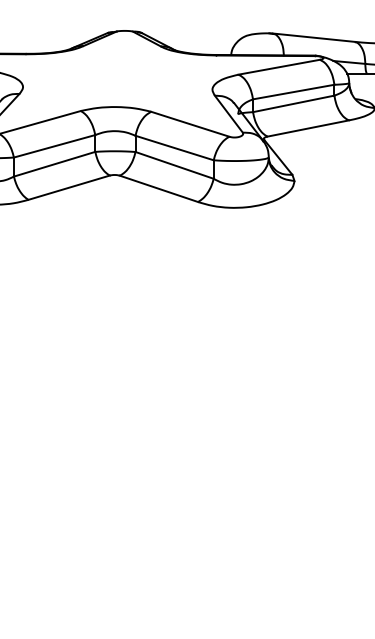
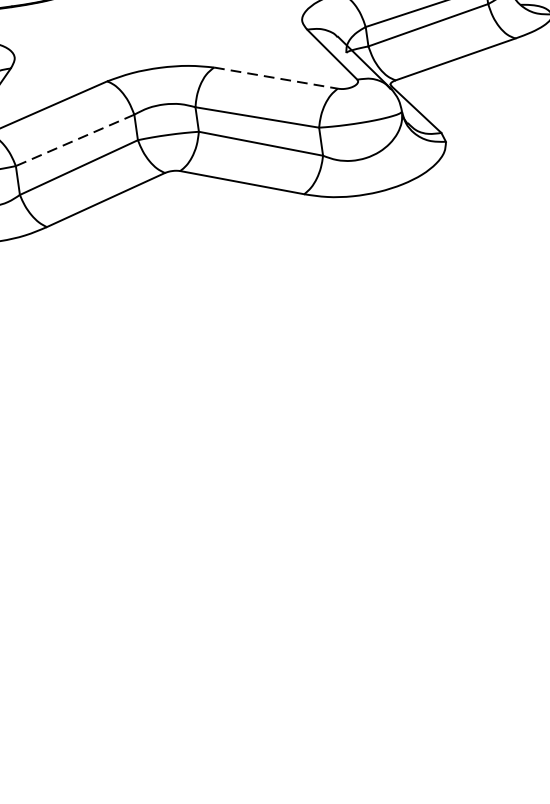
line: (190, 124) -> (276, 78), solid -> dashed
line: (54, 146) -> (74, 140), solid -> dashed

